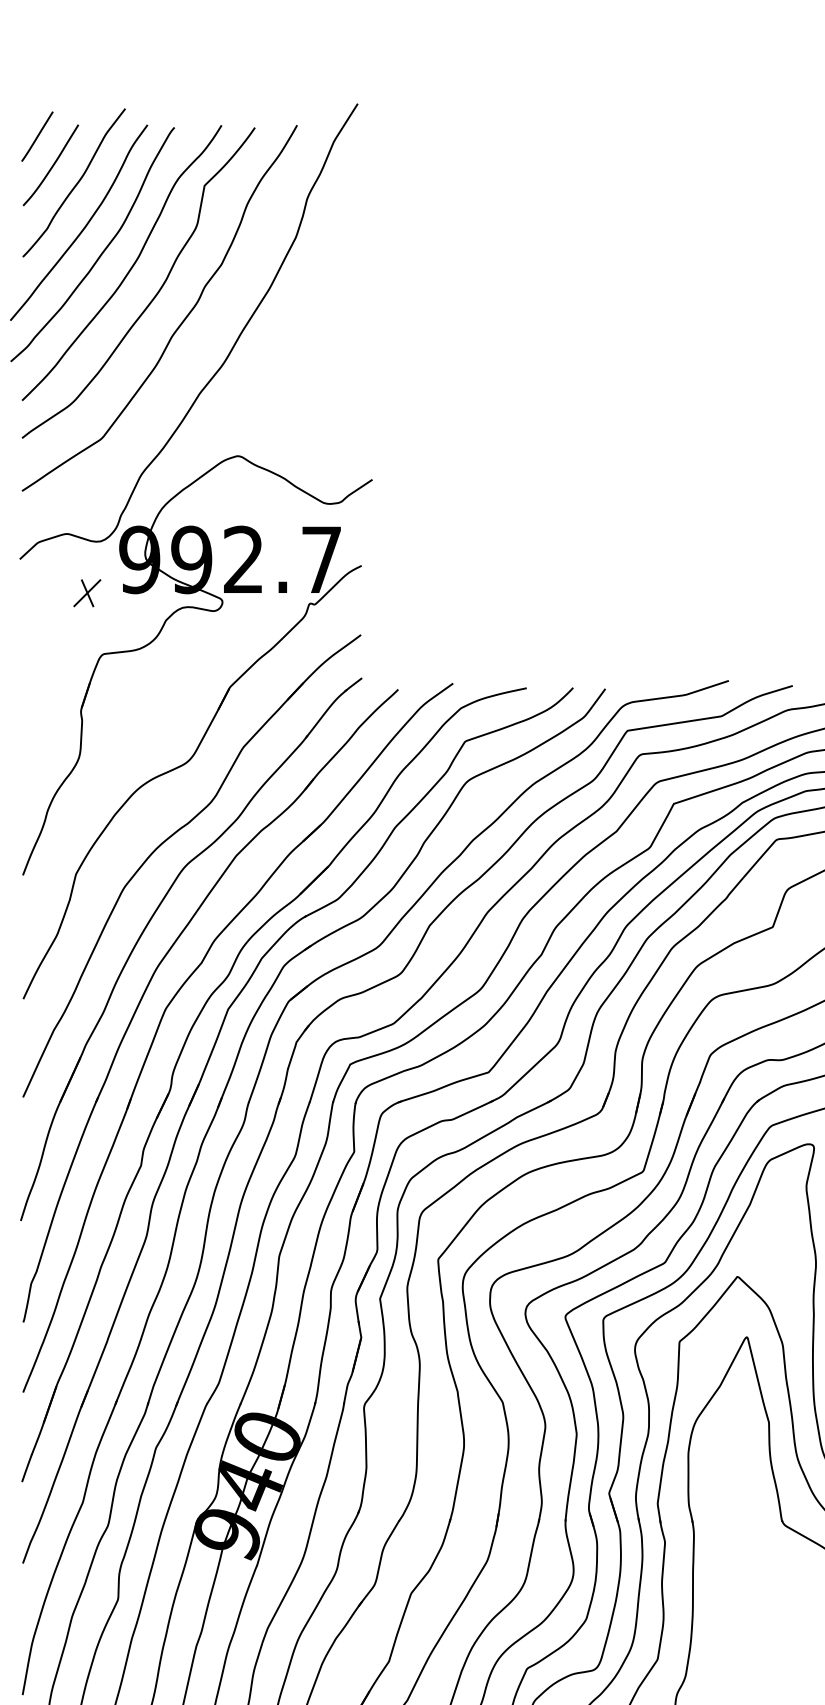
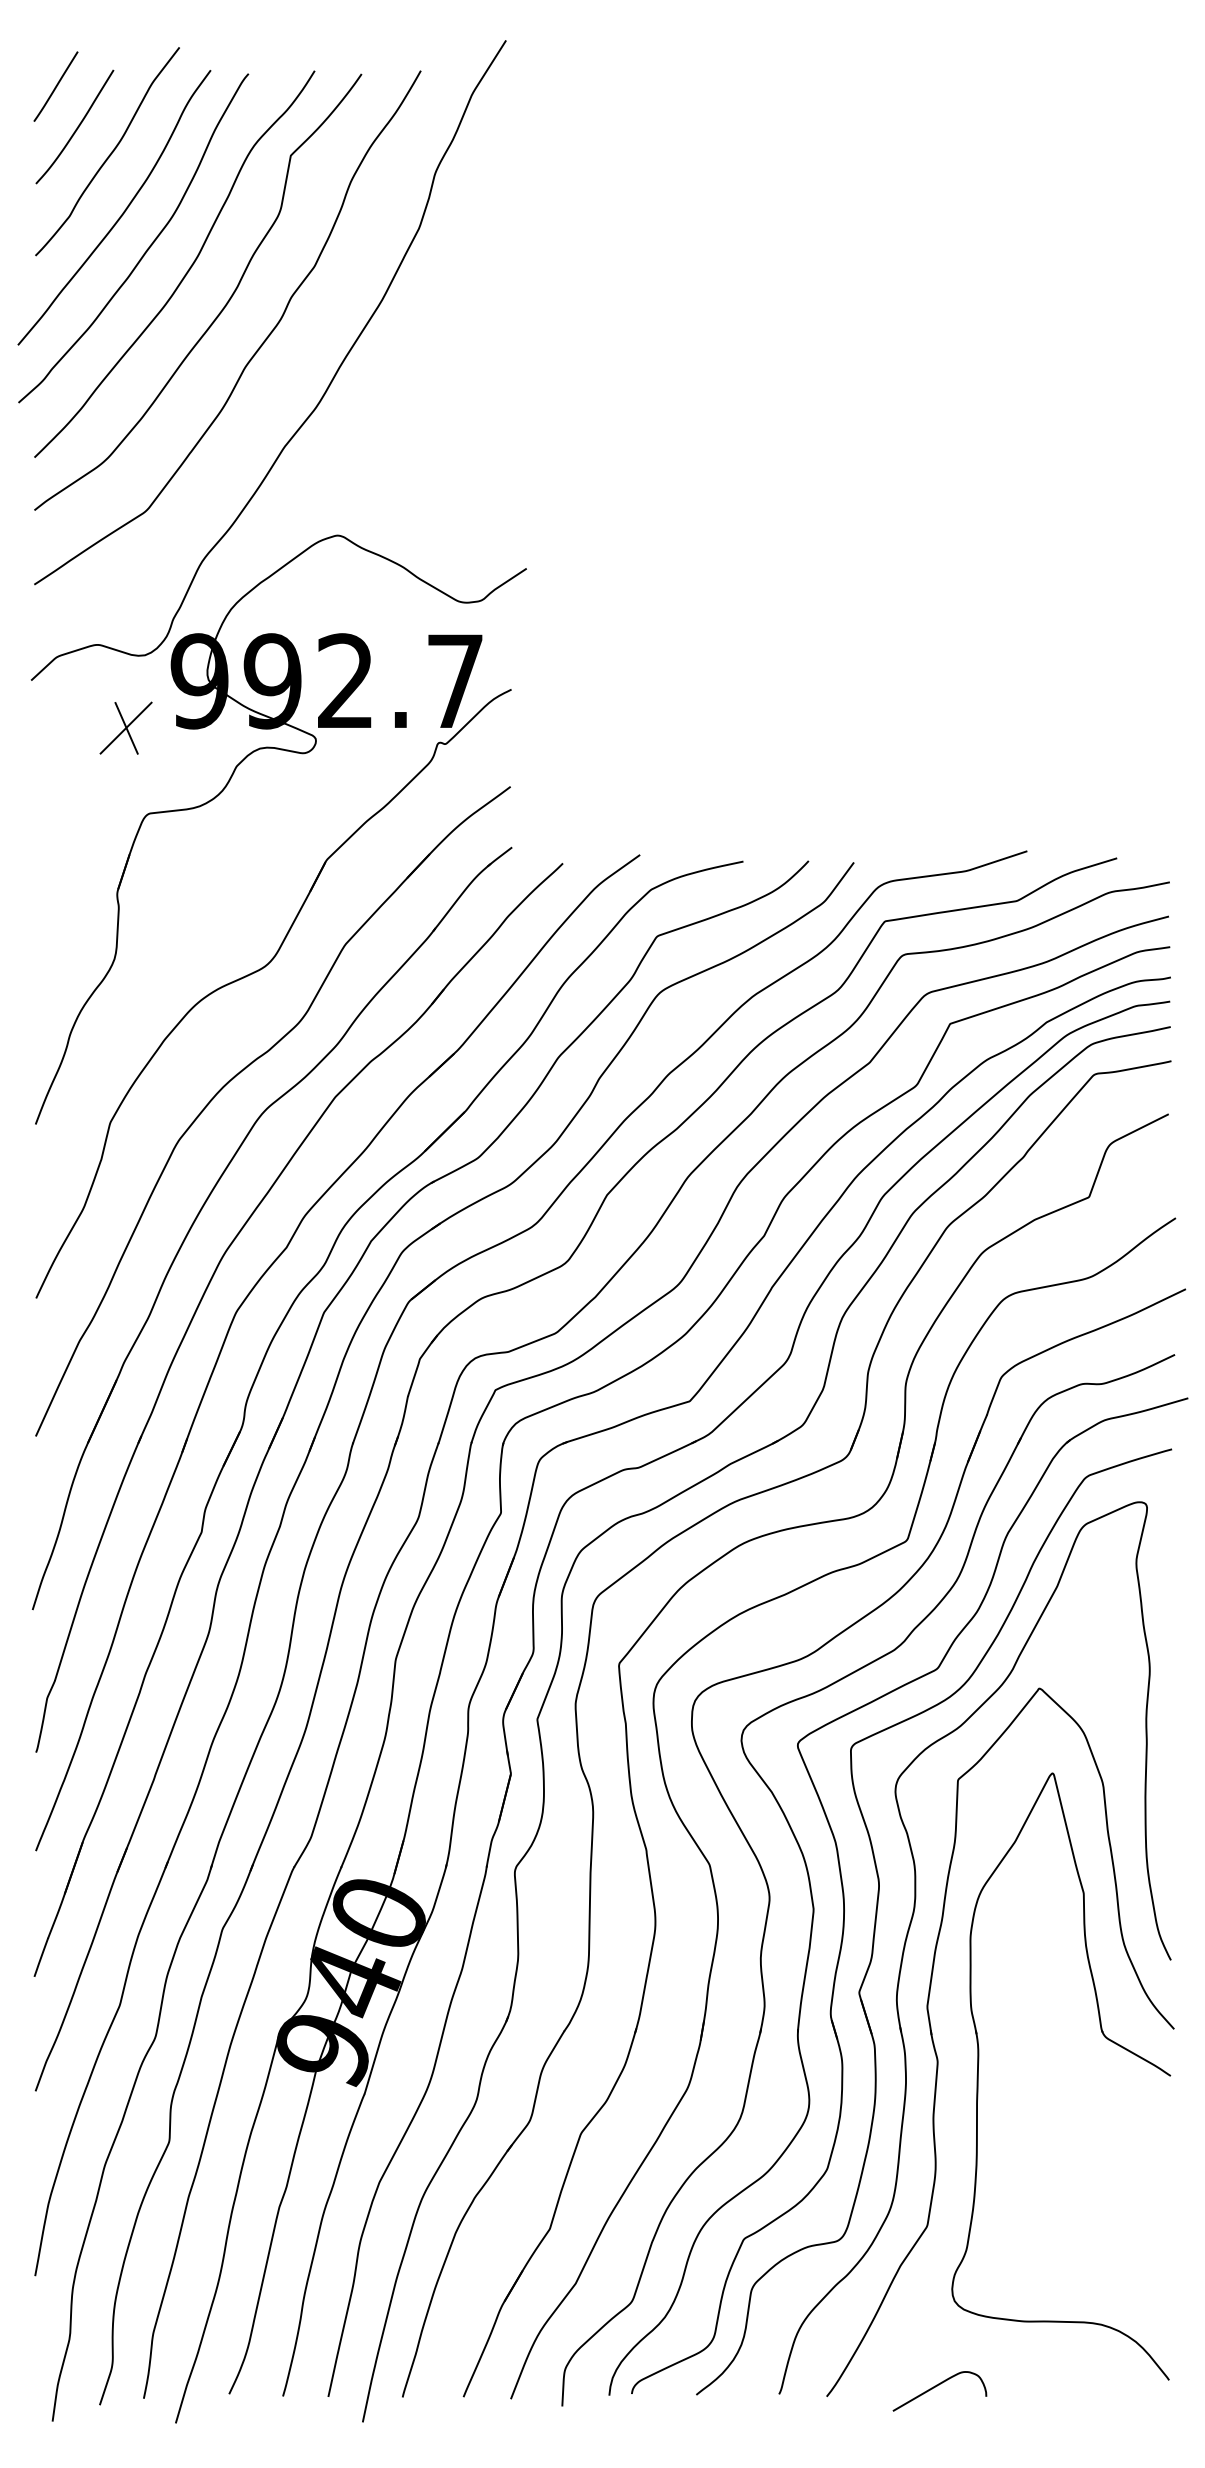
part: (86, 592) -> (125, 727), size x1.4

